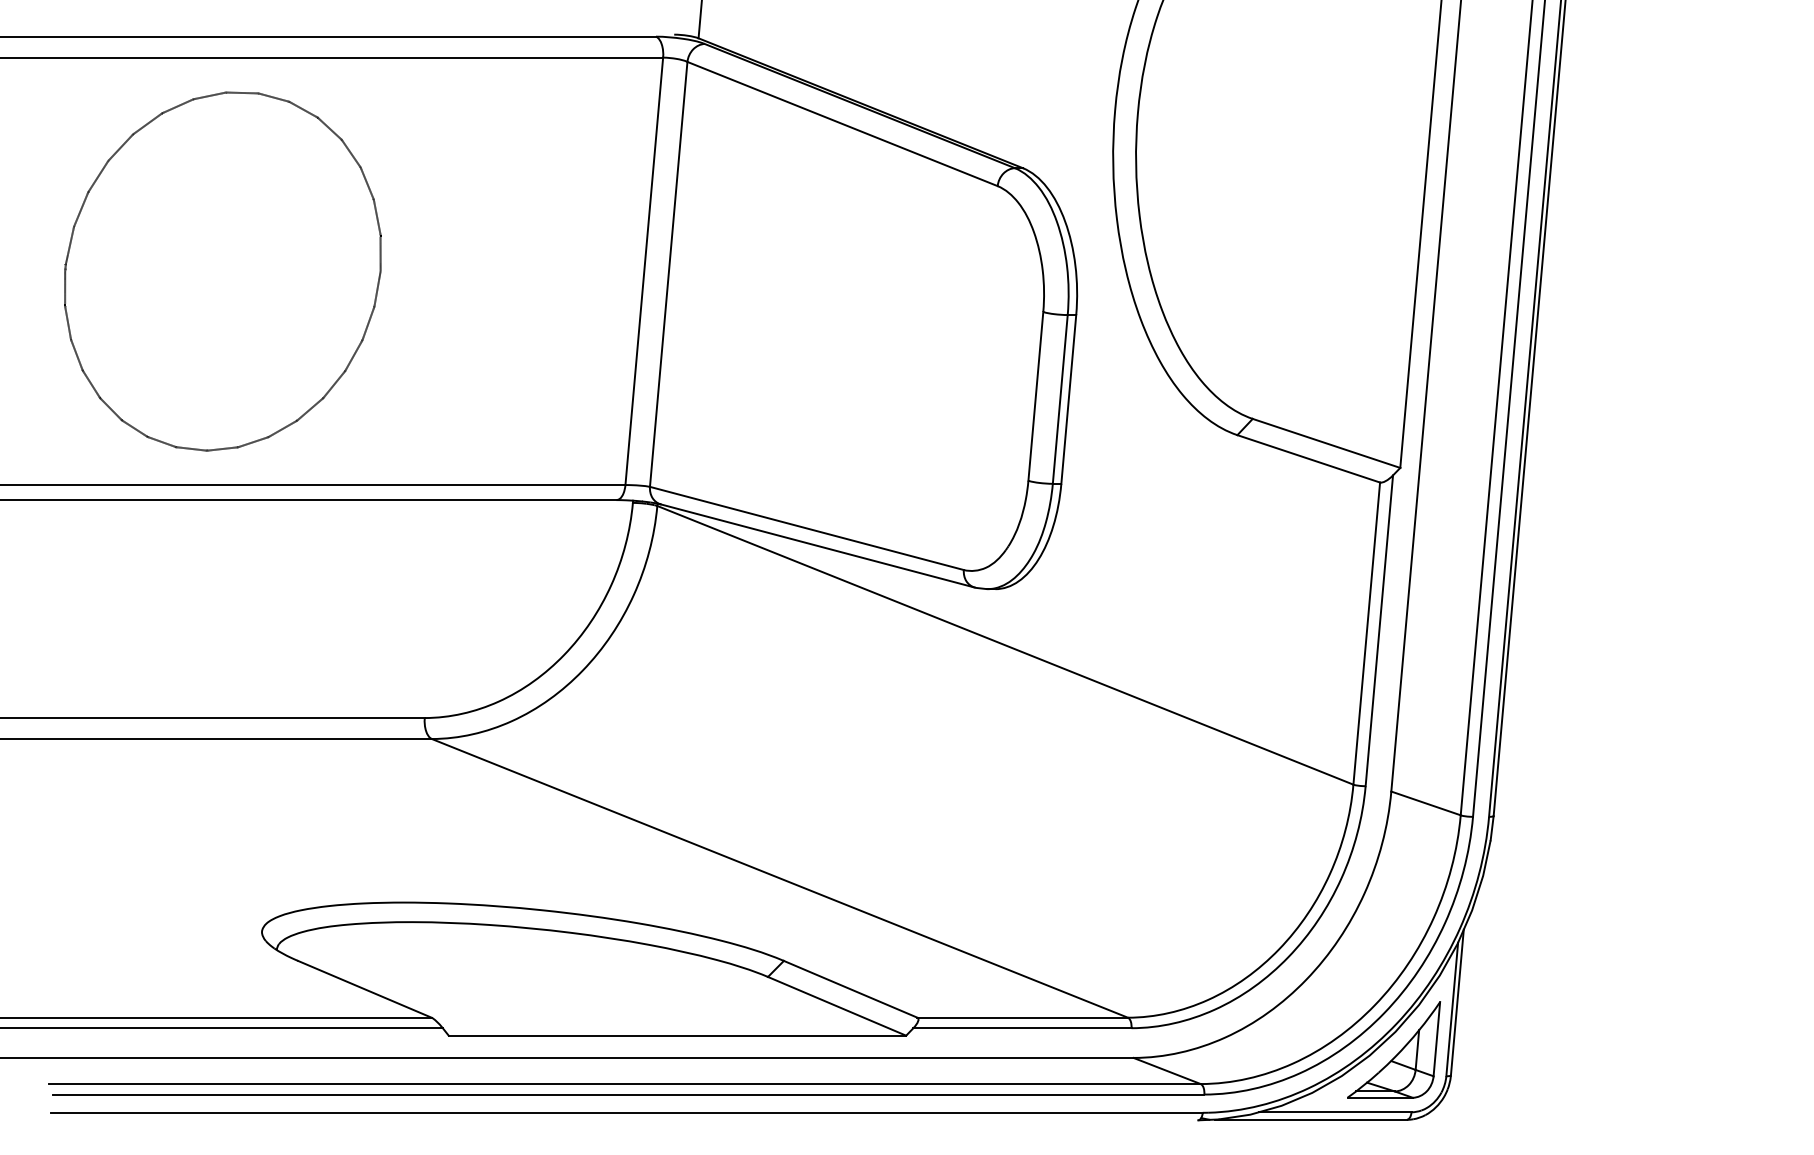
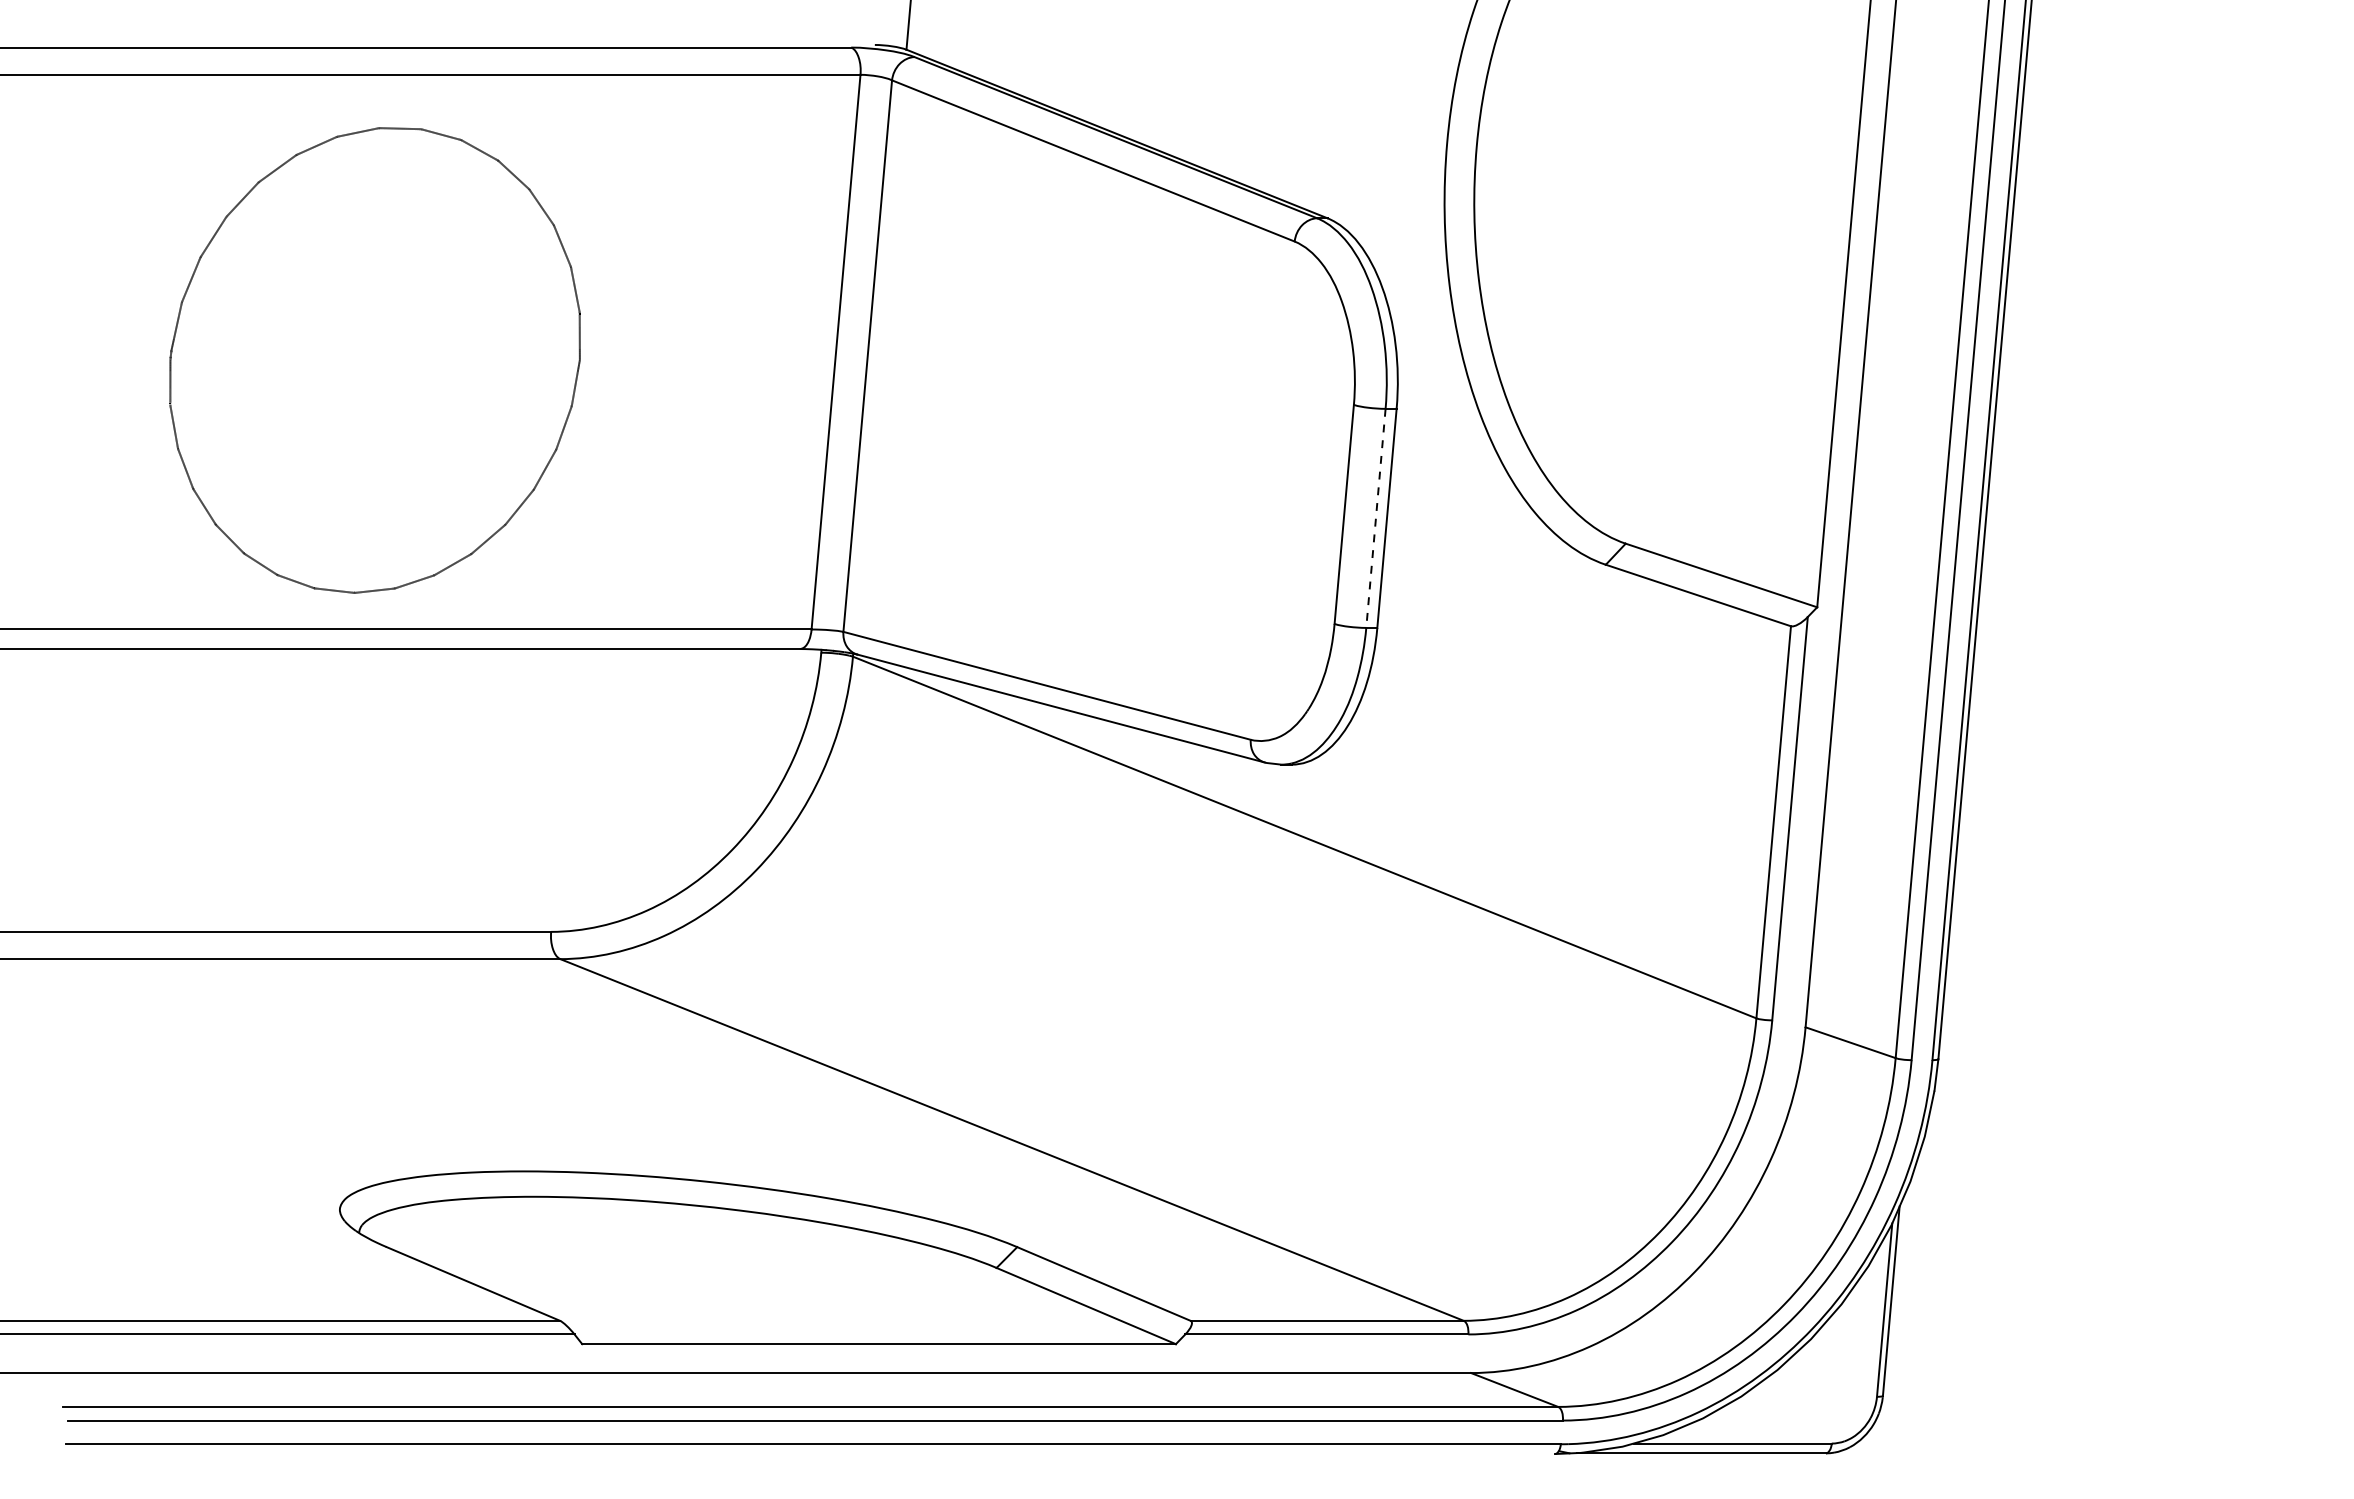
part: (222, 271) -> (374, 360), moved
line: (1059, 399) -> (1375, 518), solid -> dashed
part: (1397, 1053) -> (1813, 1367), removed

